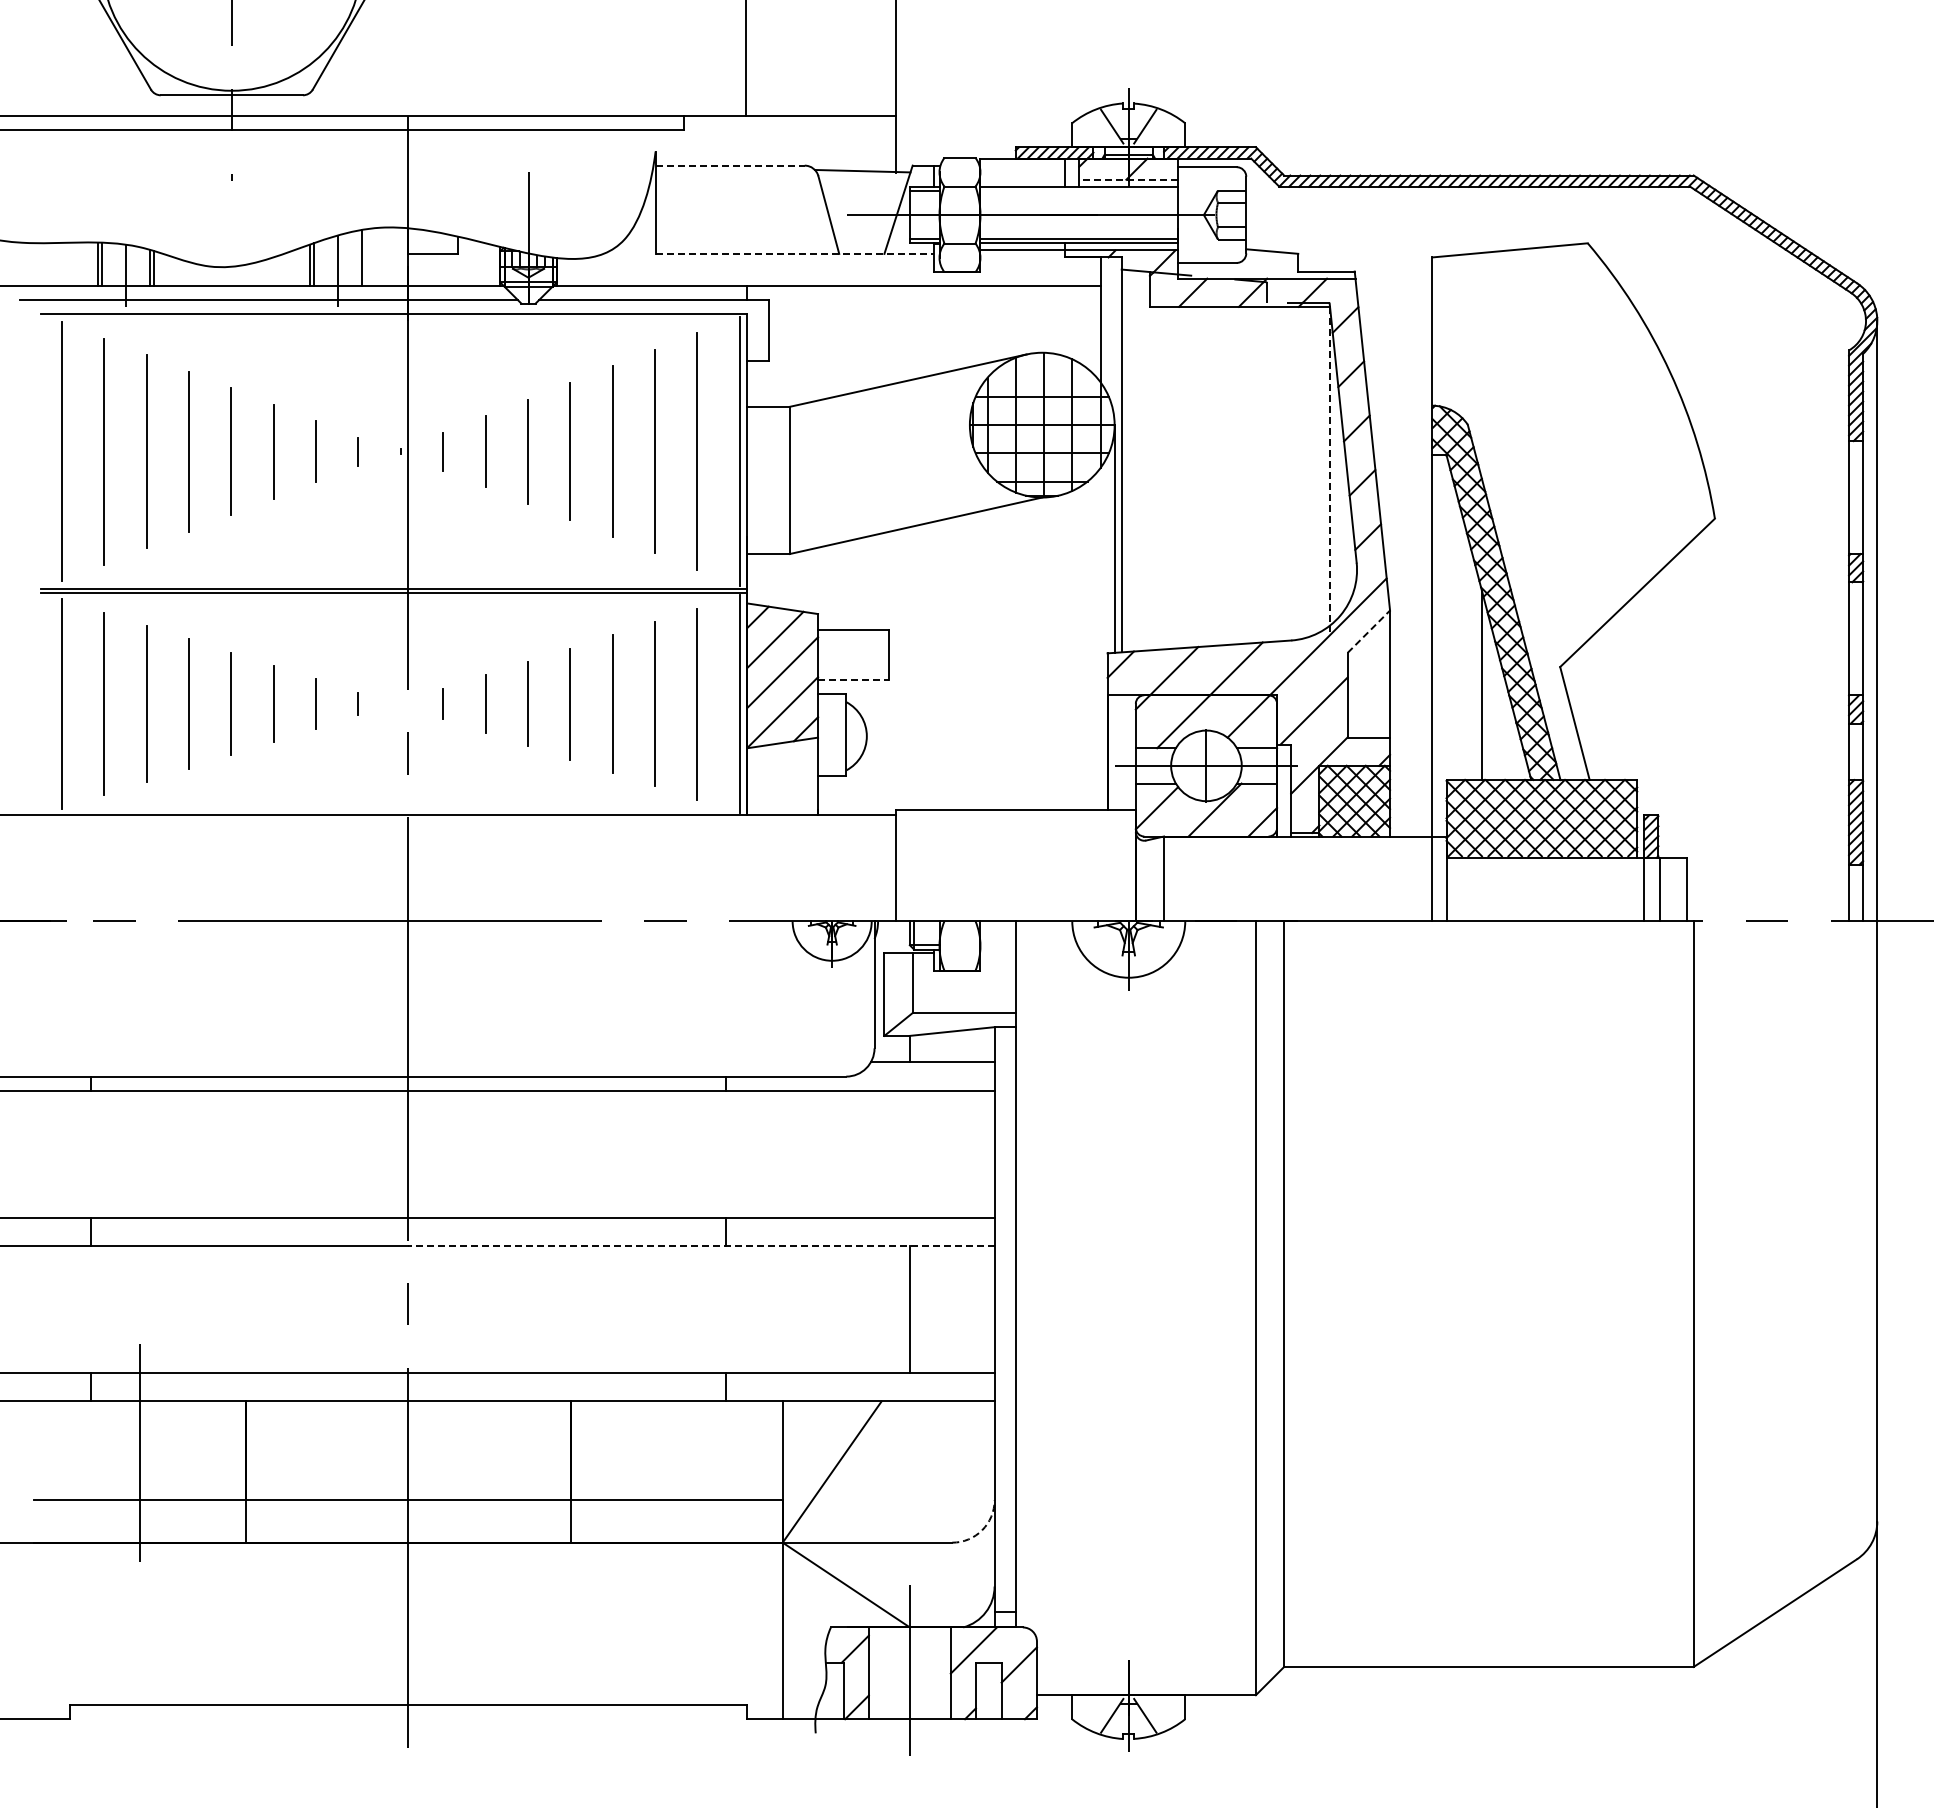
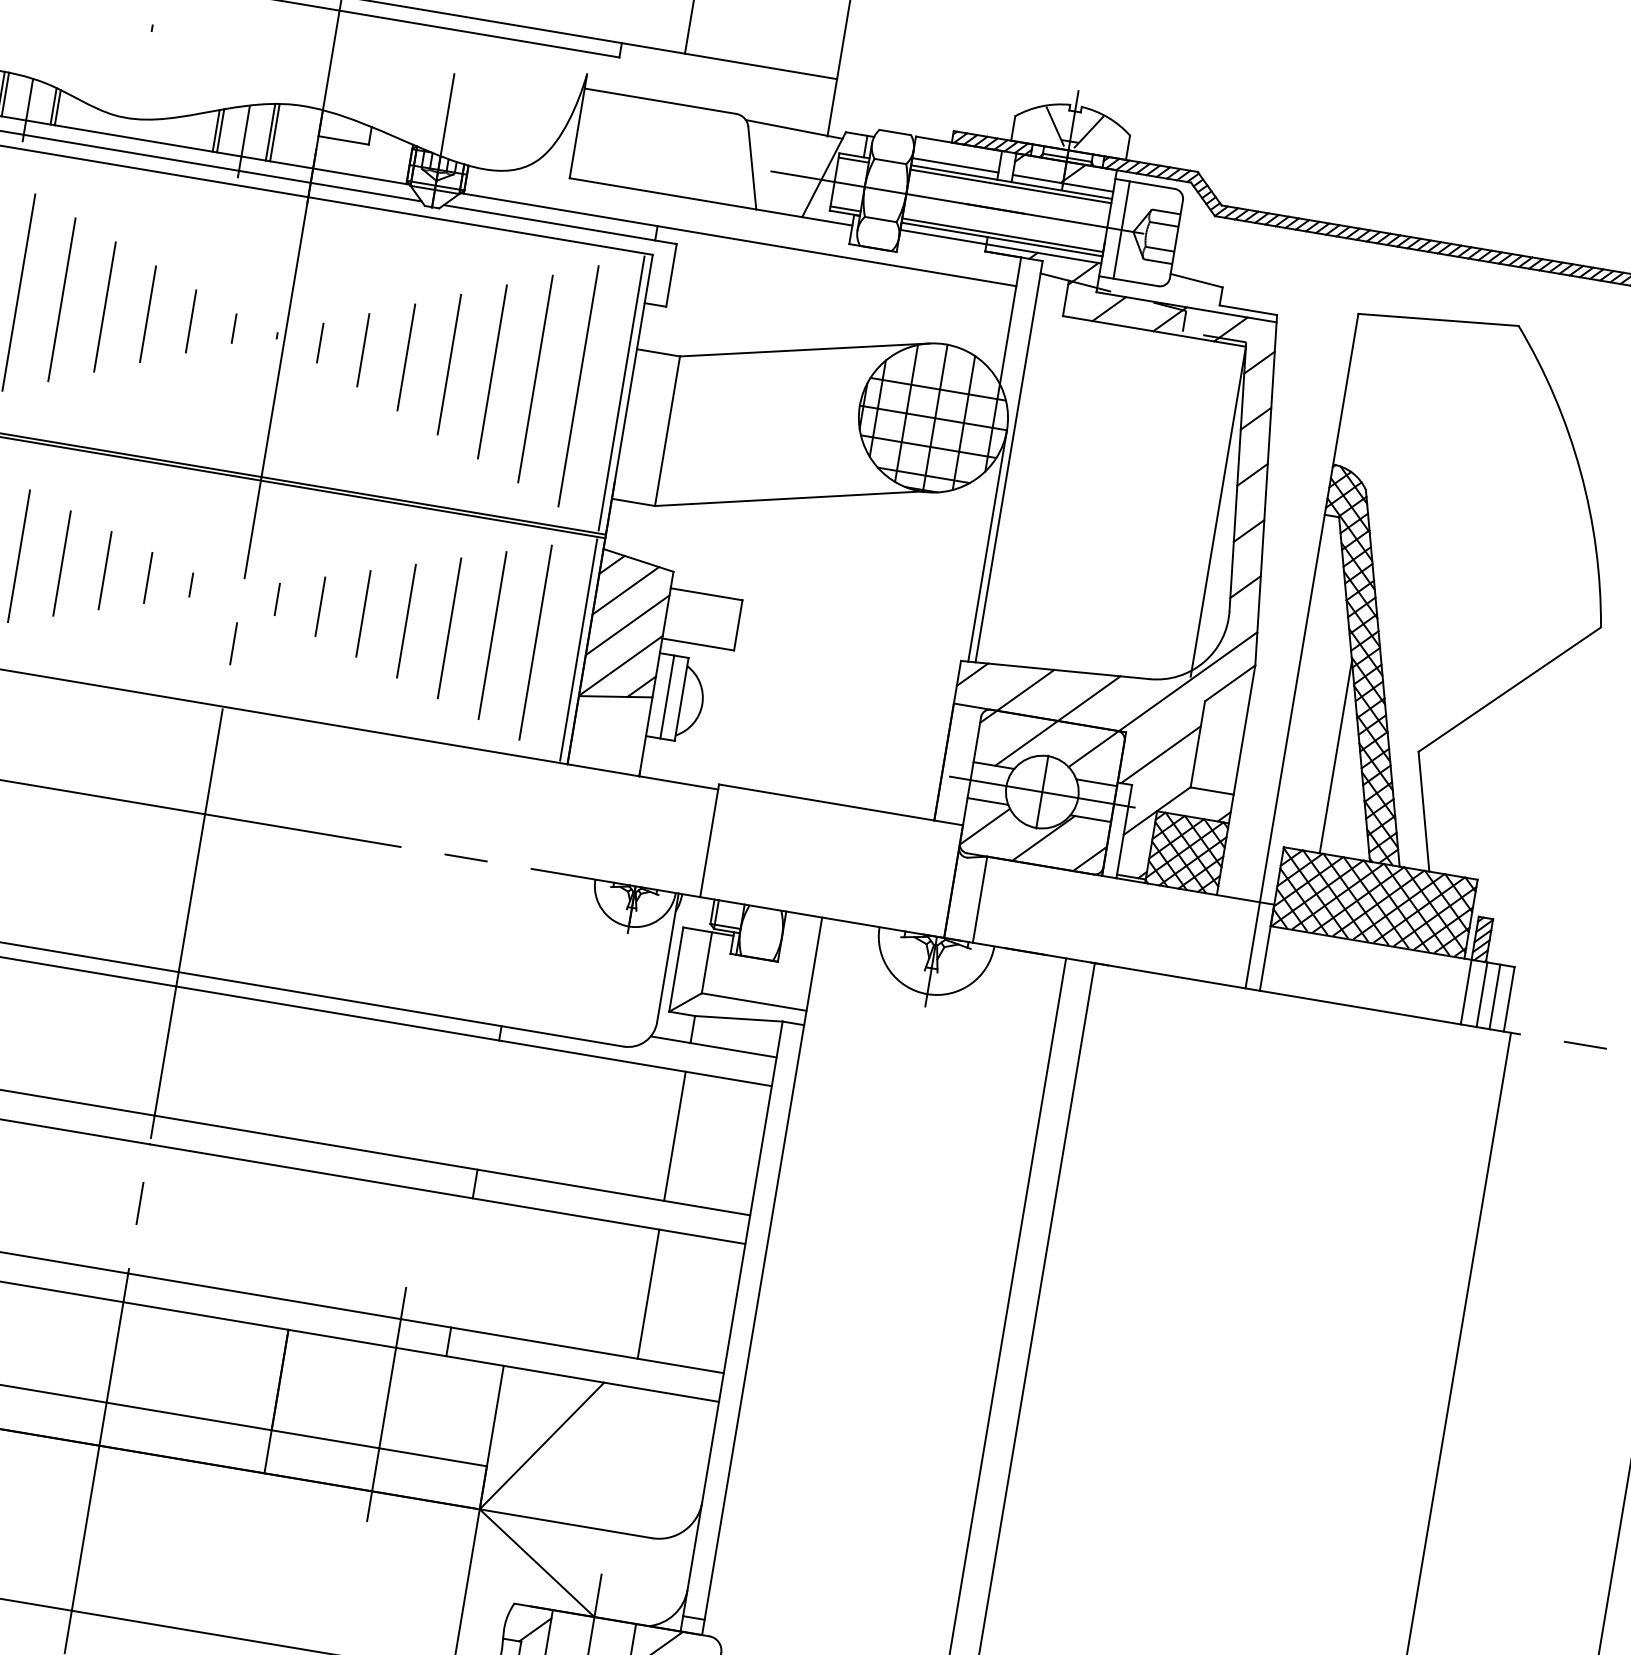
line: (730, 165) -> (660, 101), dashed -> solid
line: (1022, 179) -> (955, 165), added
line: (1128, 179) -> (1062, 183), dashed -> solid
line: (1079, 191) -> (1011, 186), added
line: (1192, 214) -> (1121, 229), added
line: (795, 253) -> (711, 201), dashed -> solid
line: (366, 257) -> (275, 132), added
line: (1330, 469) -> (1218, 512), dashed -> solid
line: (1368, 631) -> (1229, 683), dashed -> solid
line: (853, 679) -> (698, 644), dashed -> solid
line: (832, 734) -> (667, 696), added
line: (1672, 889) -> (1494, 996), added
line: (909, 1153) -> (674, 1135), added
line: (701, 1246) -> (447, 1194), dashed -> solid
line: (676, 1456) -> (386, 1403), added
arc: (982, 1530) -> (684, 1530), dashed -> solid

